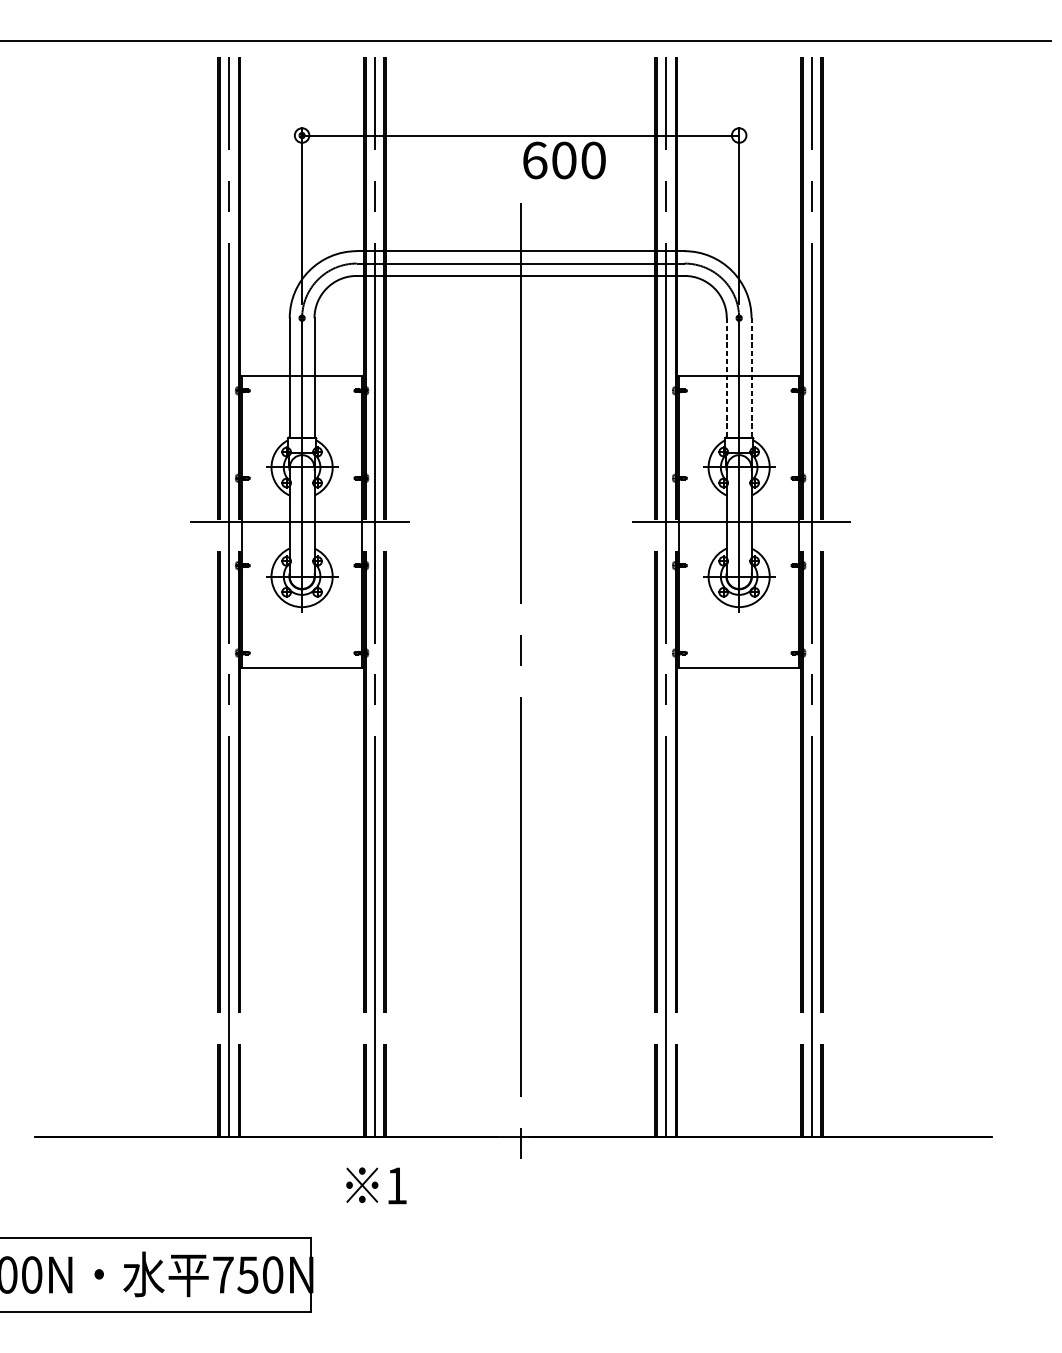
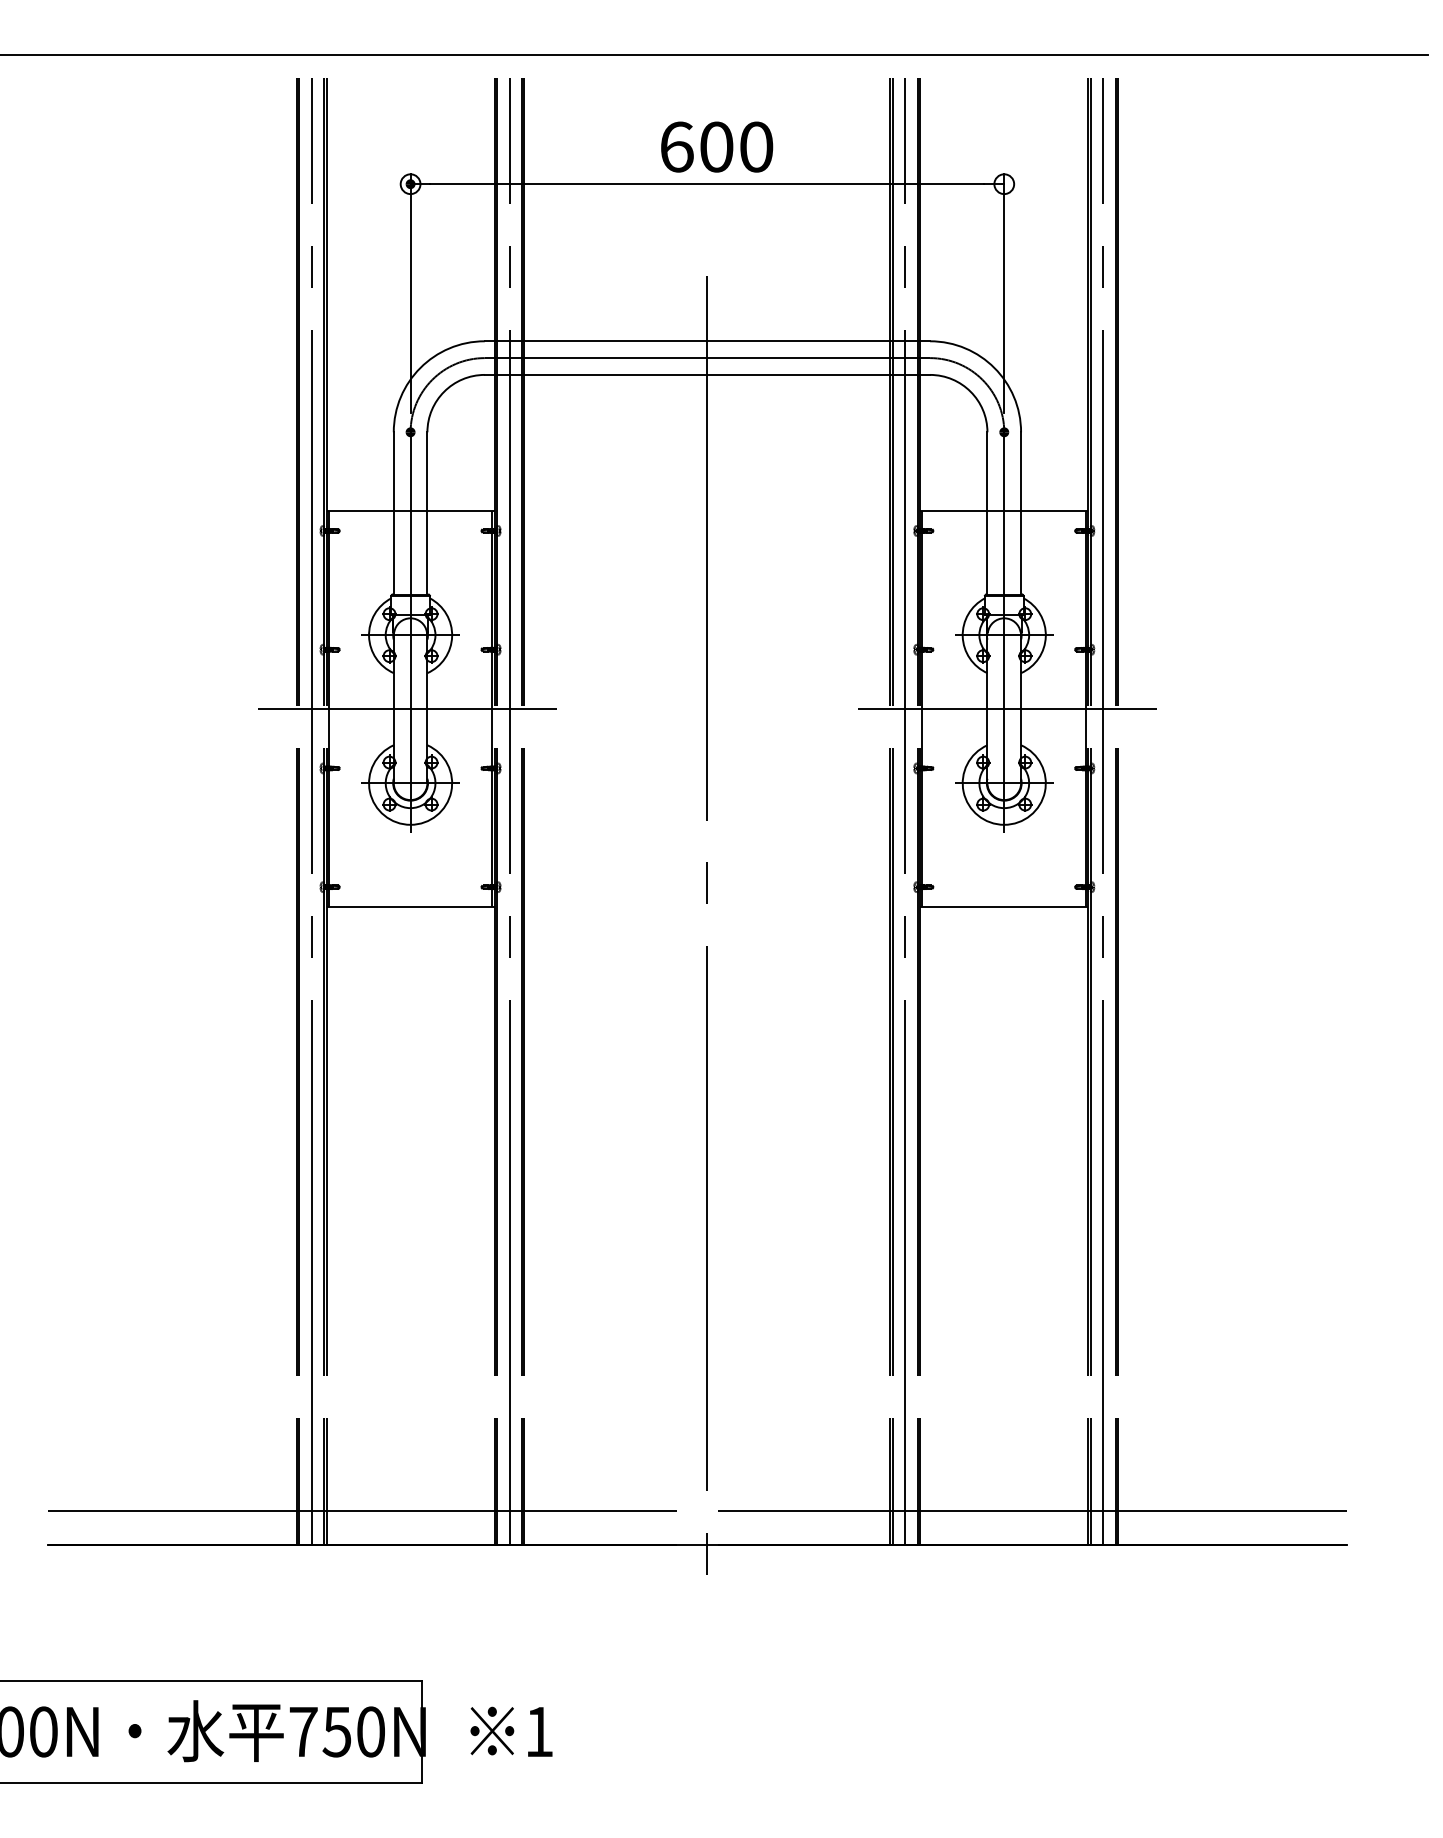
text: (564, 160) -> (717, 146), moved
line: (726, 377) -> (987, 513), dashed -> solid
line: (751, 377) -> (1021, 513), dashed -> solid
line: (513, 1111) -> (697, 1510), added
text: (376, 1185) -> (511, 1731), moved

